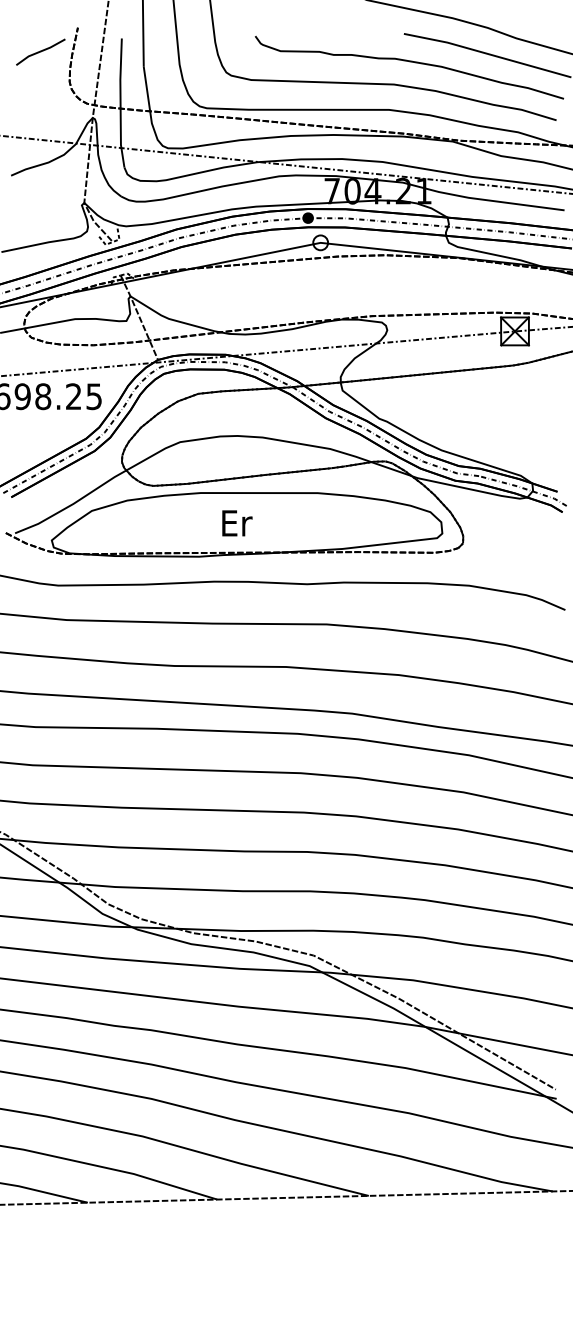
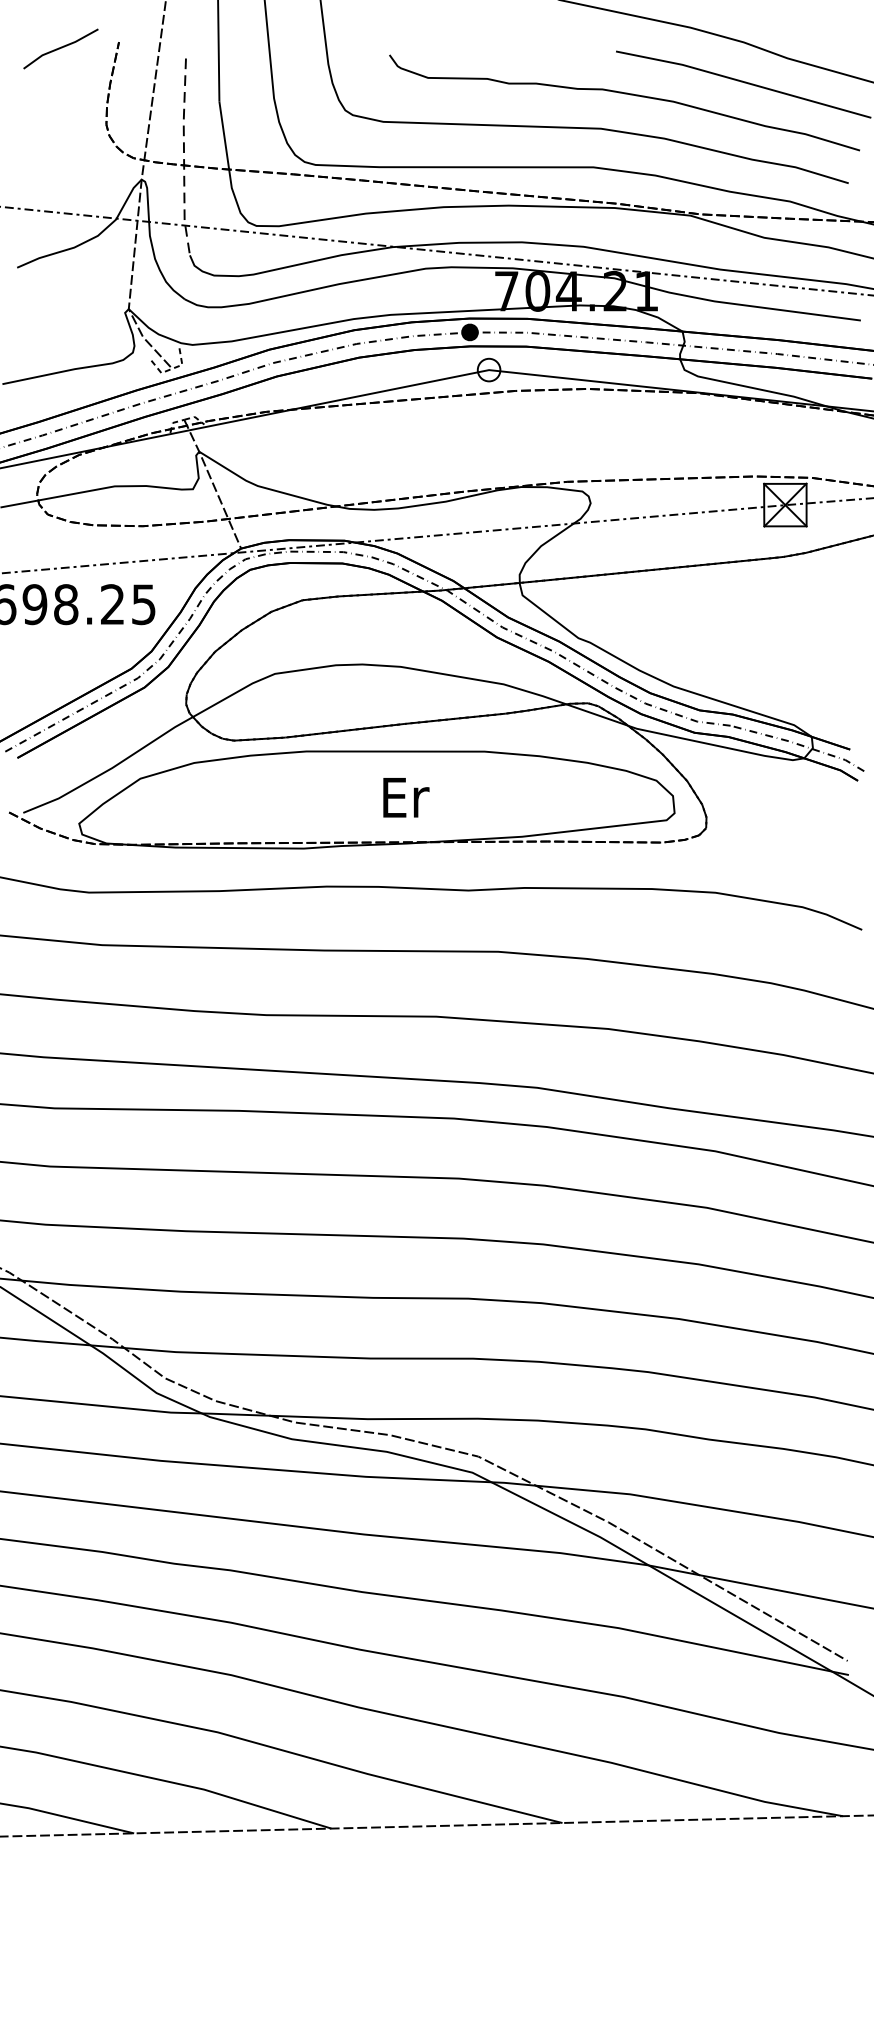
line: (40, 51) -> (60, 47), moved
line: (120, 103) -> (183, 157), solid -> dashed
text: (237, 523) -> (406, 797), moved

